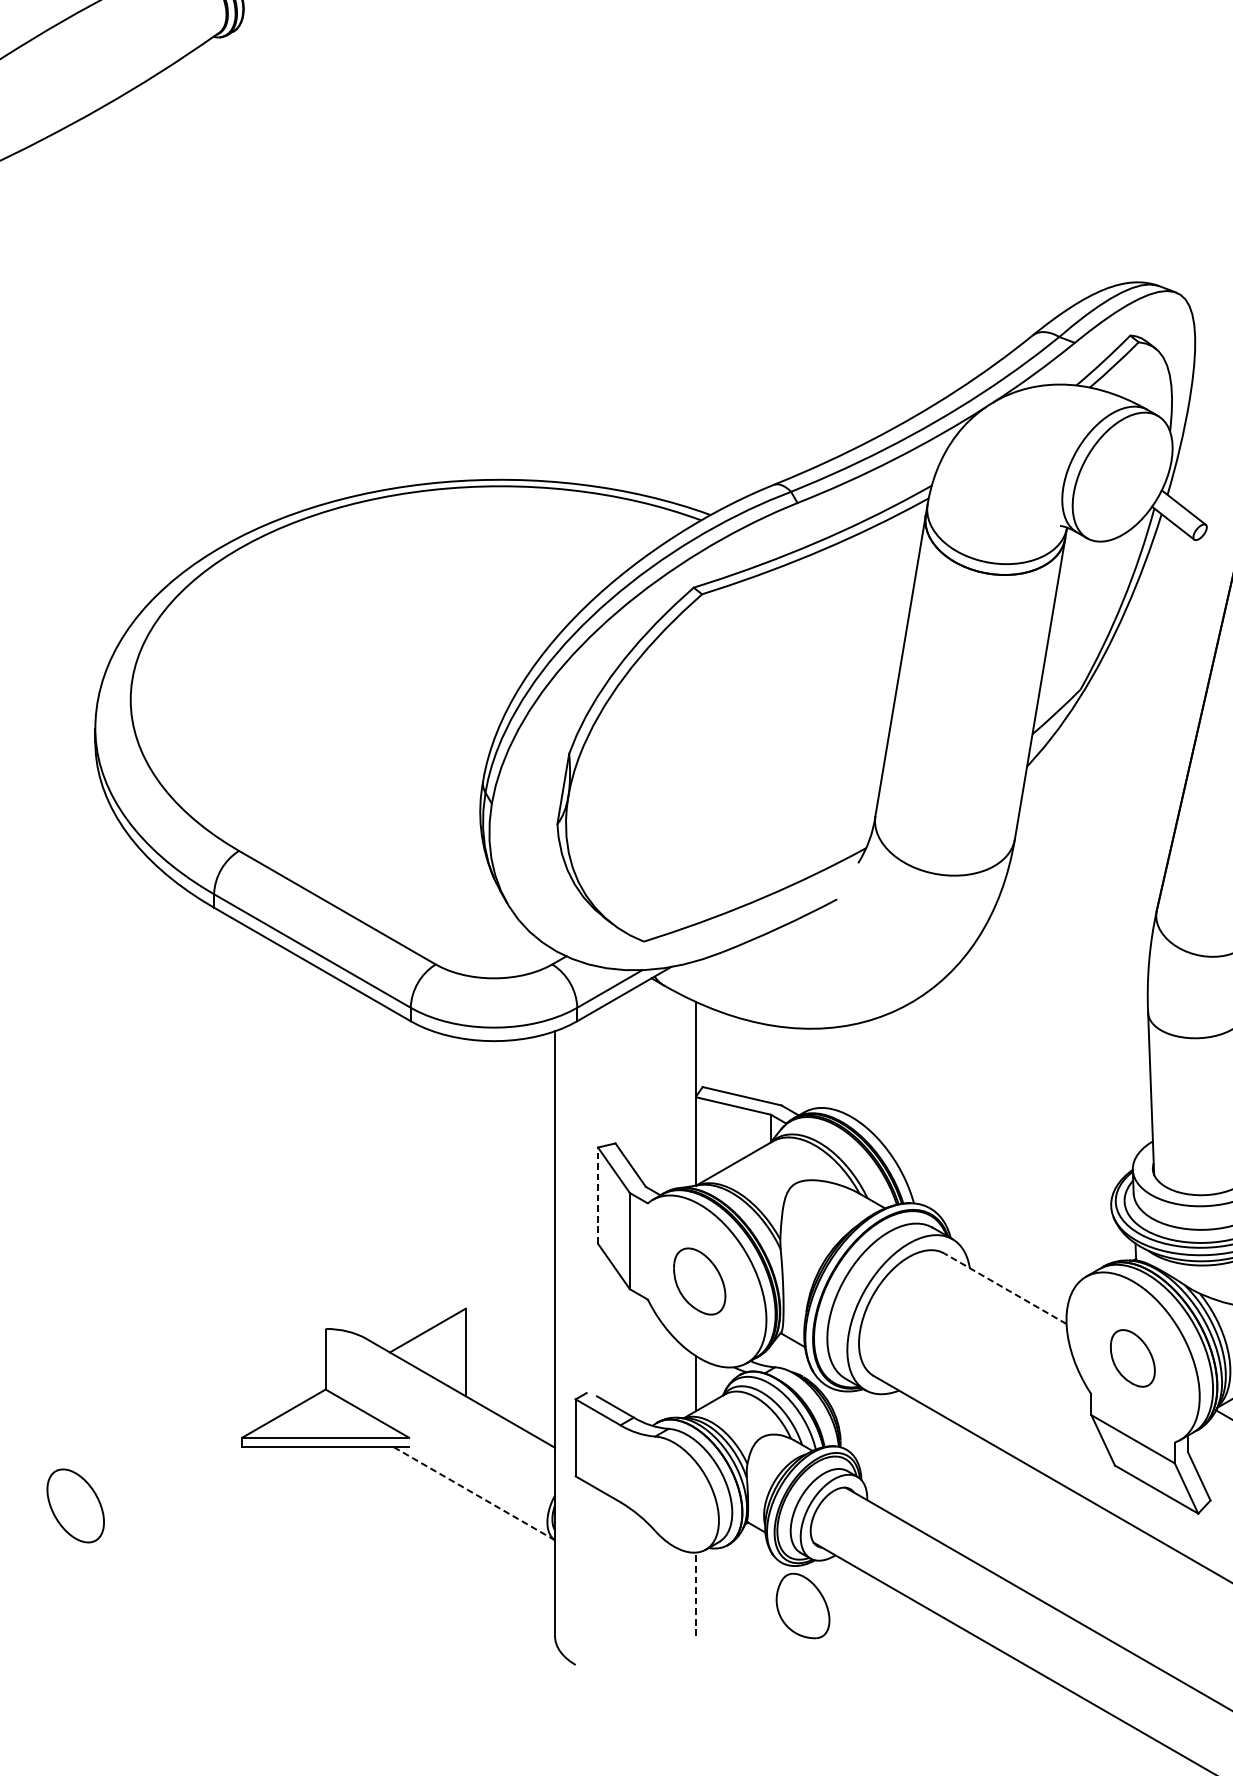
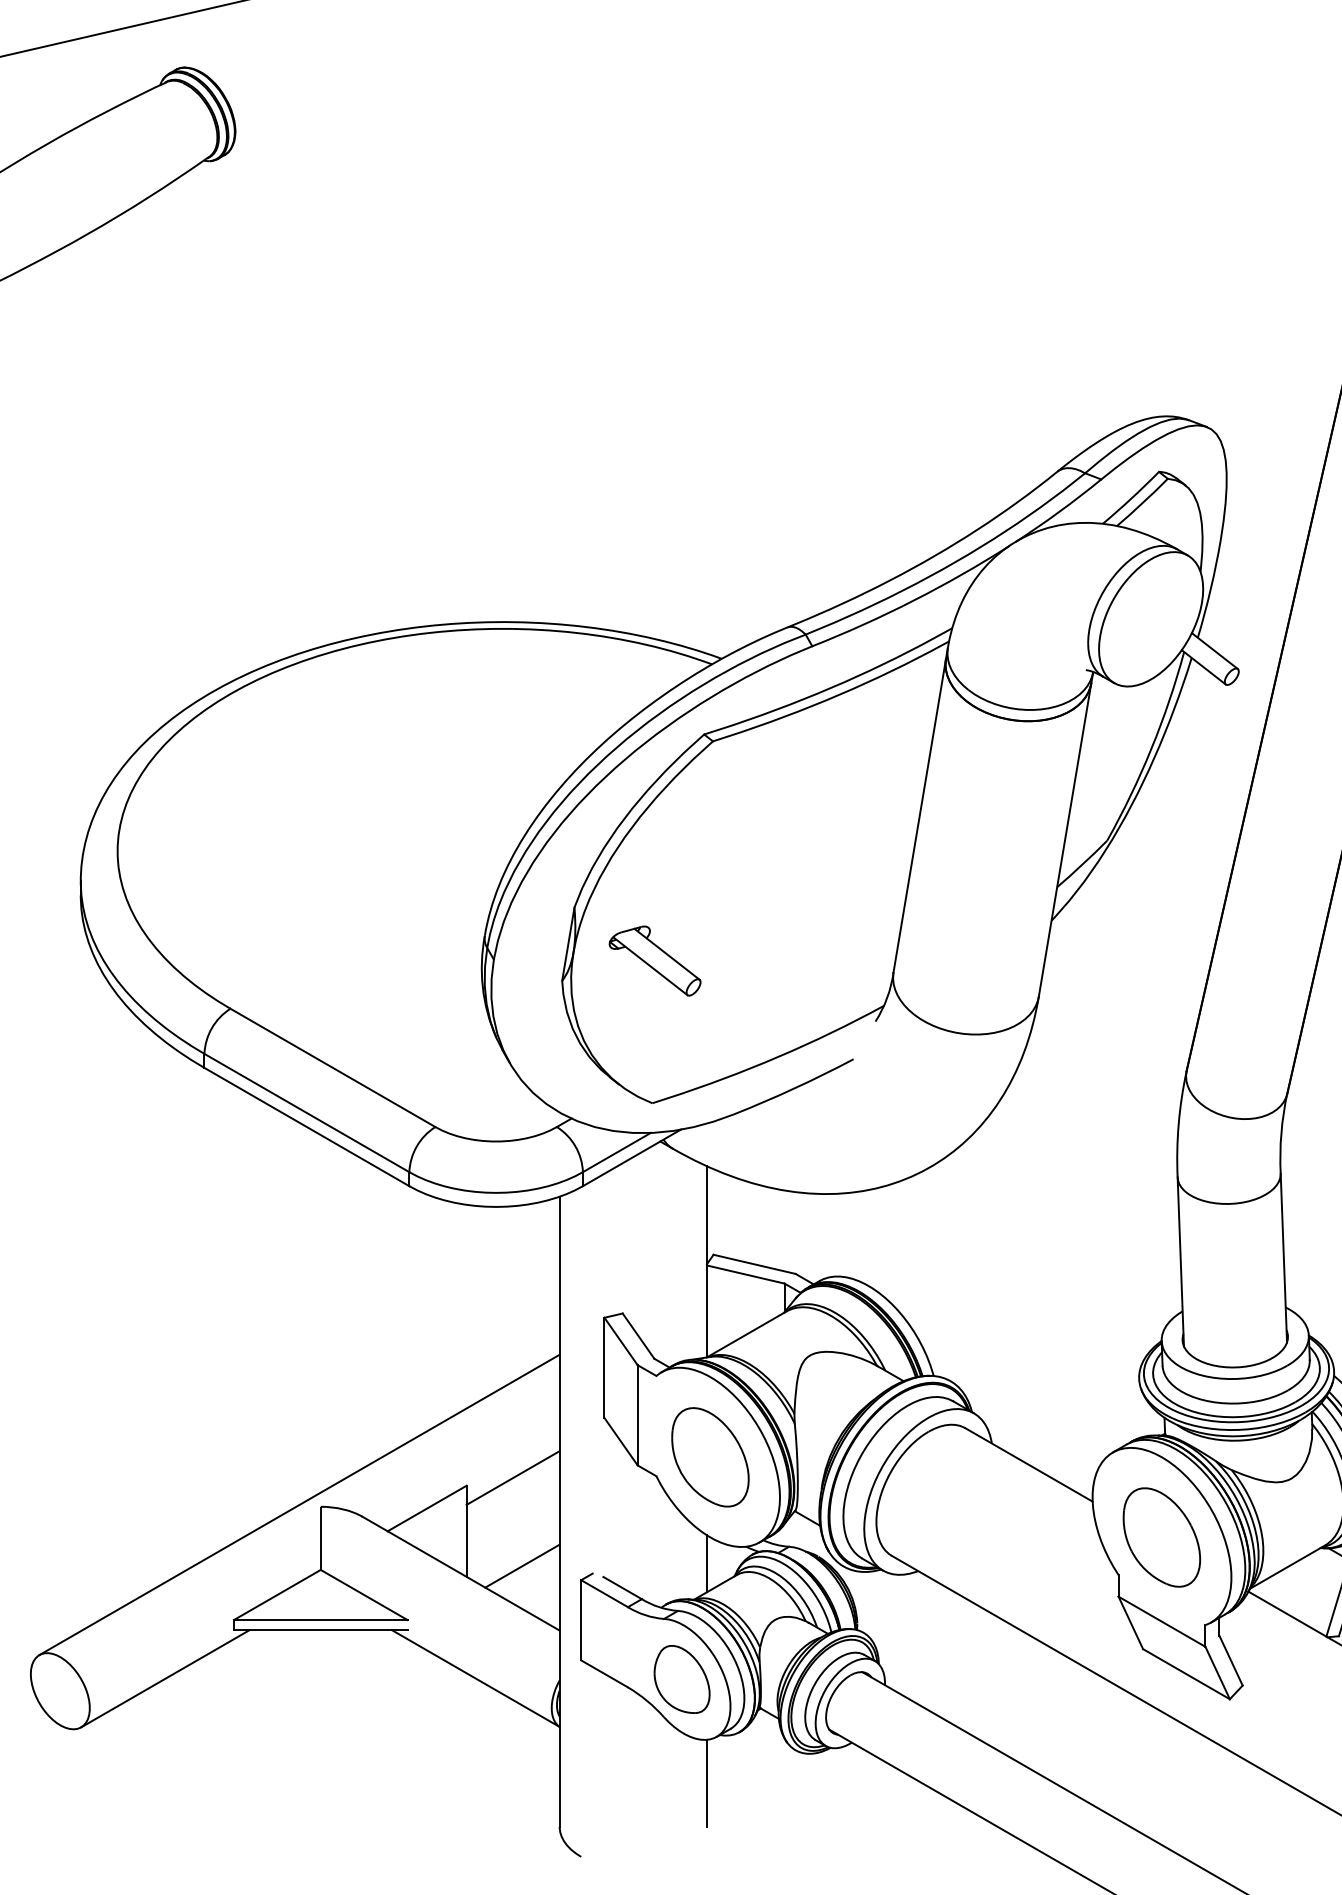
part: (646, 804) -> (654, 960), added
line: (598, 1195) -> (604, 1367), dashed -> solid
part: (699, 1281) -> (710, 1457), size x1.43
line: (1004, 1288) -> (1028, 1464), dashed -> solid
line: (509, 1300) -> (512, 1477), added
line: (305, 1326) -> (299, 1504), added
part: (1132, 1358) -> (1161, 1537), size x1.67
line: (519, 1385) -> (522, 1565), added
line: (176, 1493) -> (165, 1678), added
line: (474, 1493) -> (475, 1678), dashed -> solid
line: (695, 1593) -> (706, 1782), dashed -> solid
part: (802, 1606) -> (681, 1679), moved

